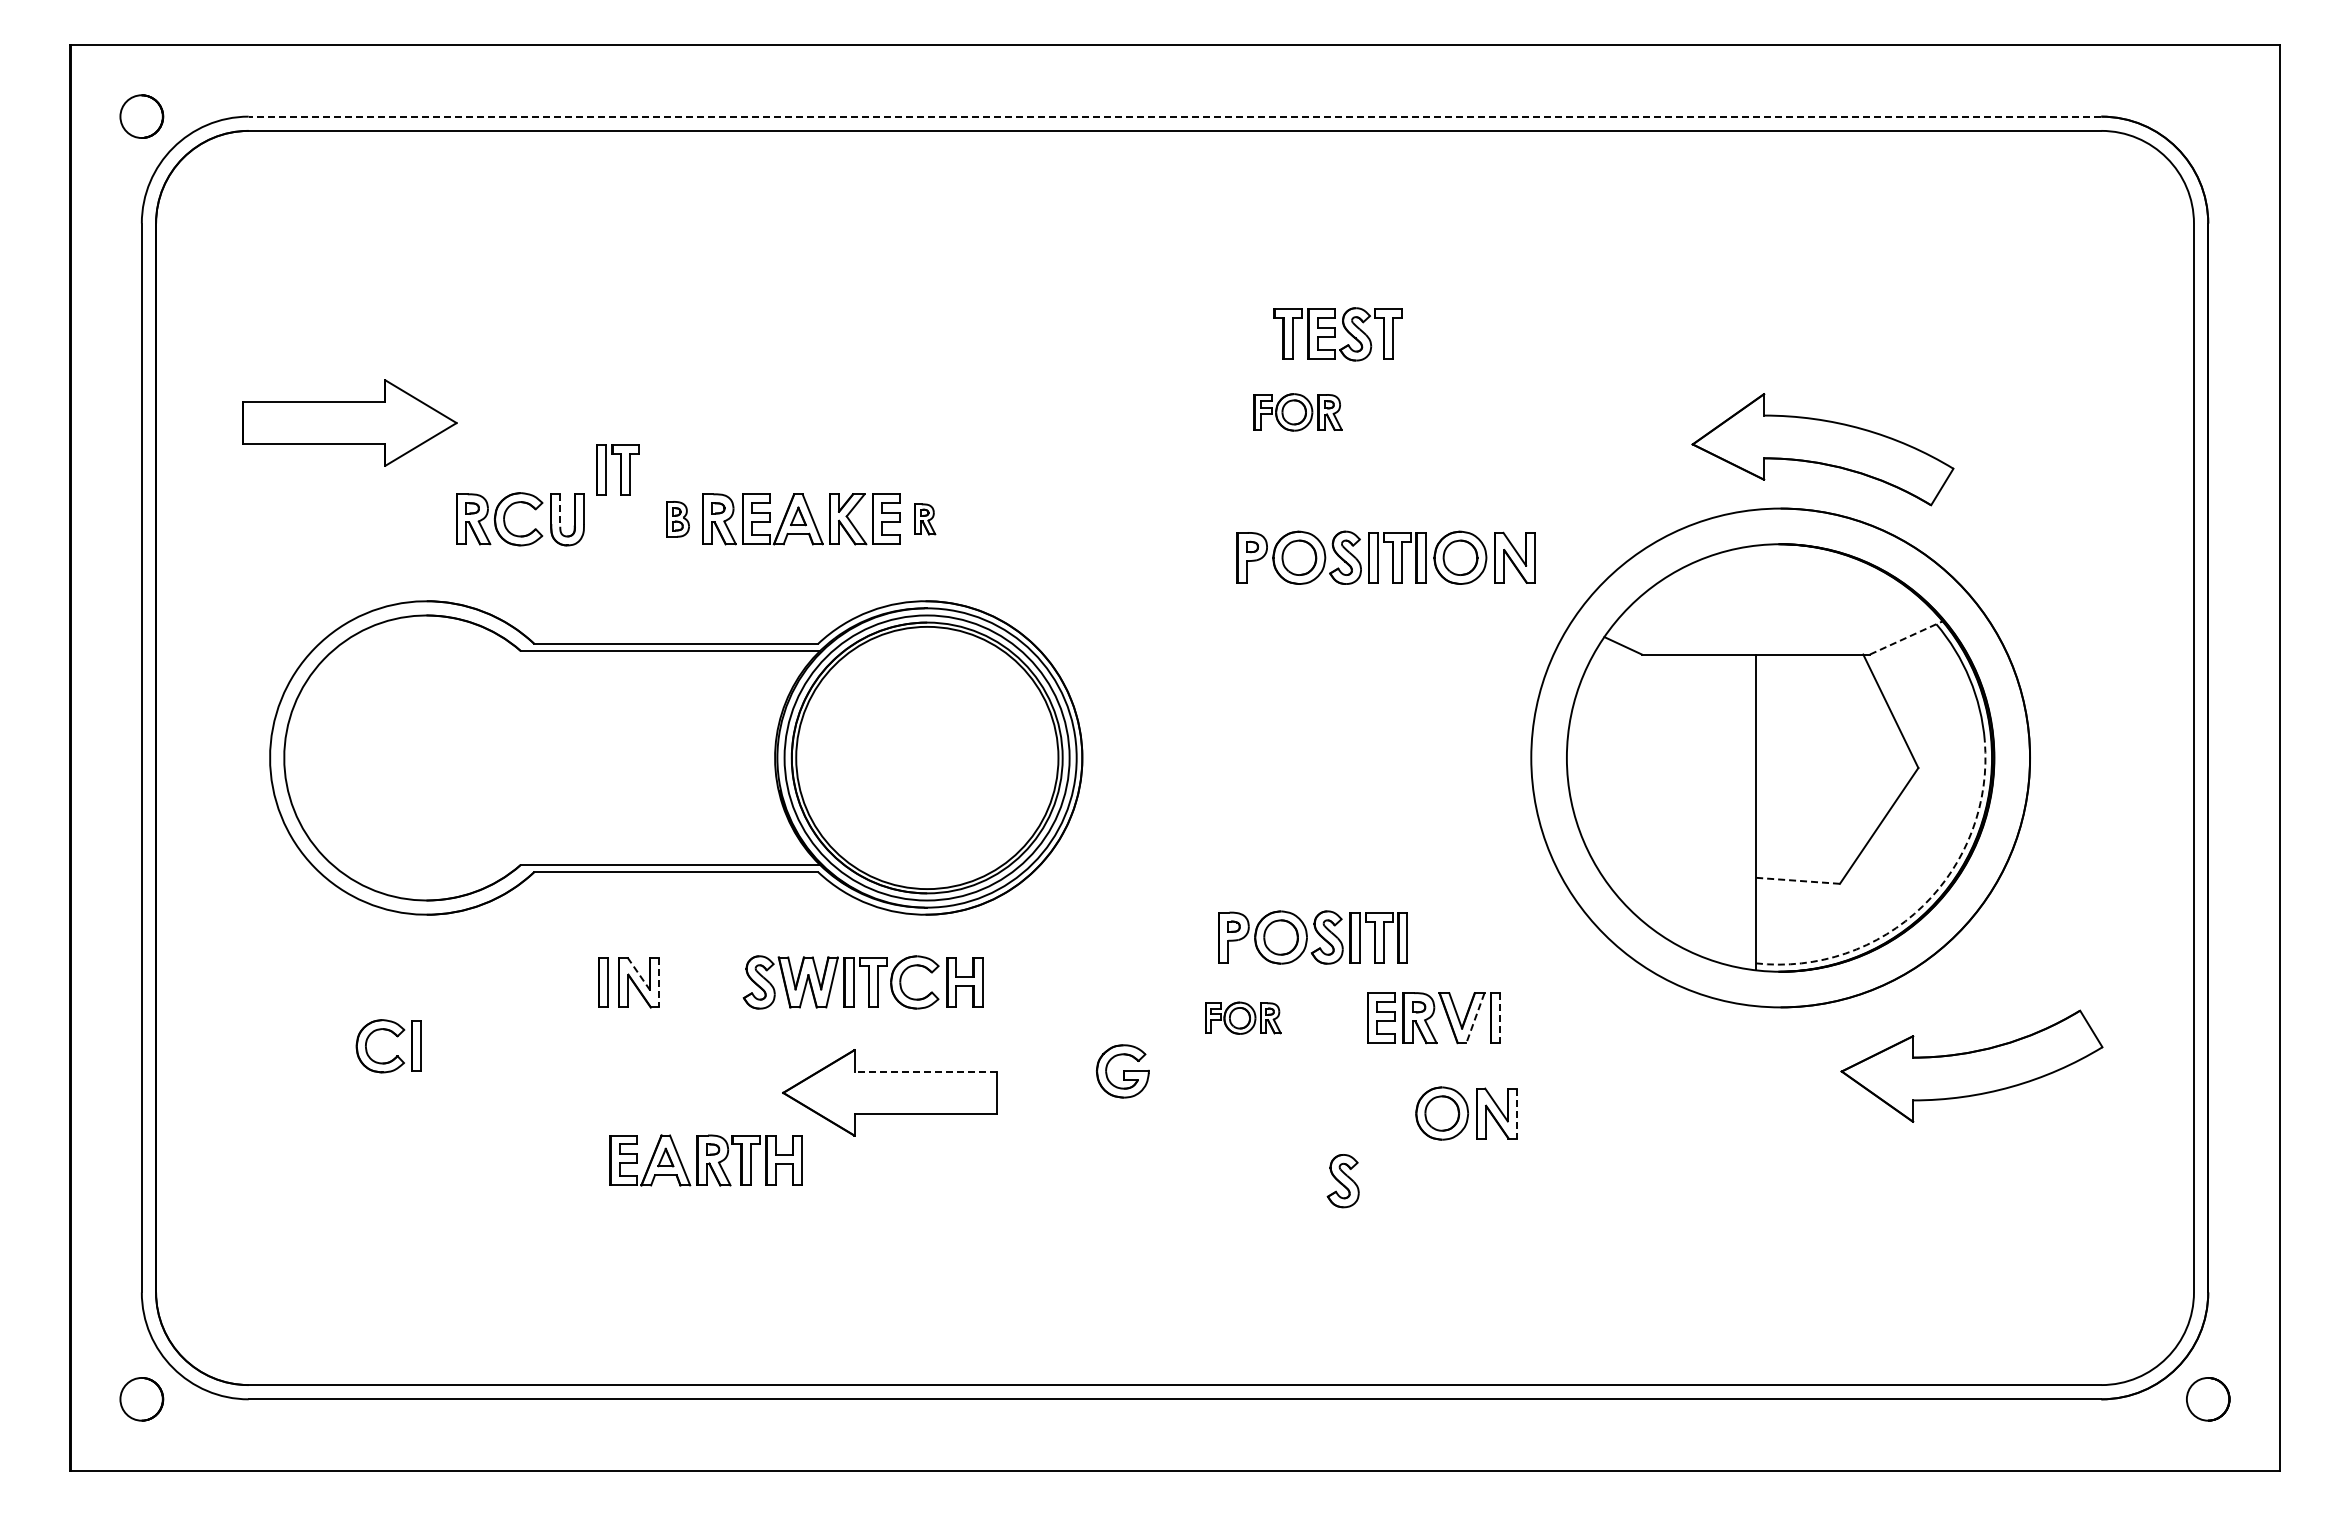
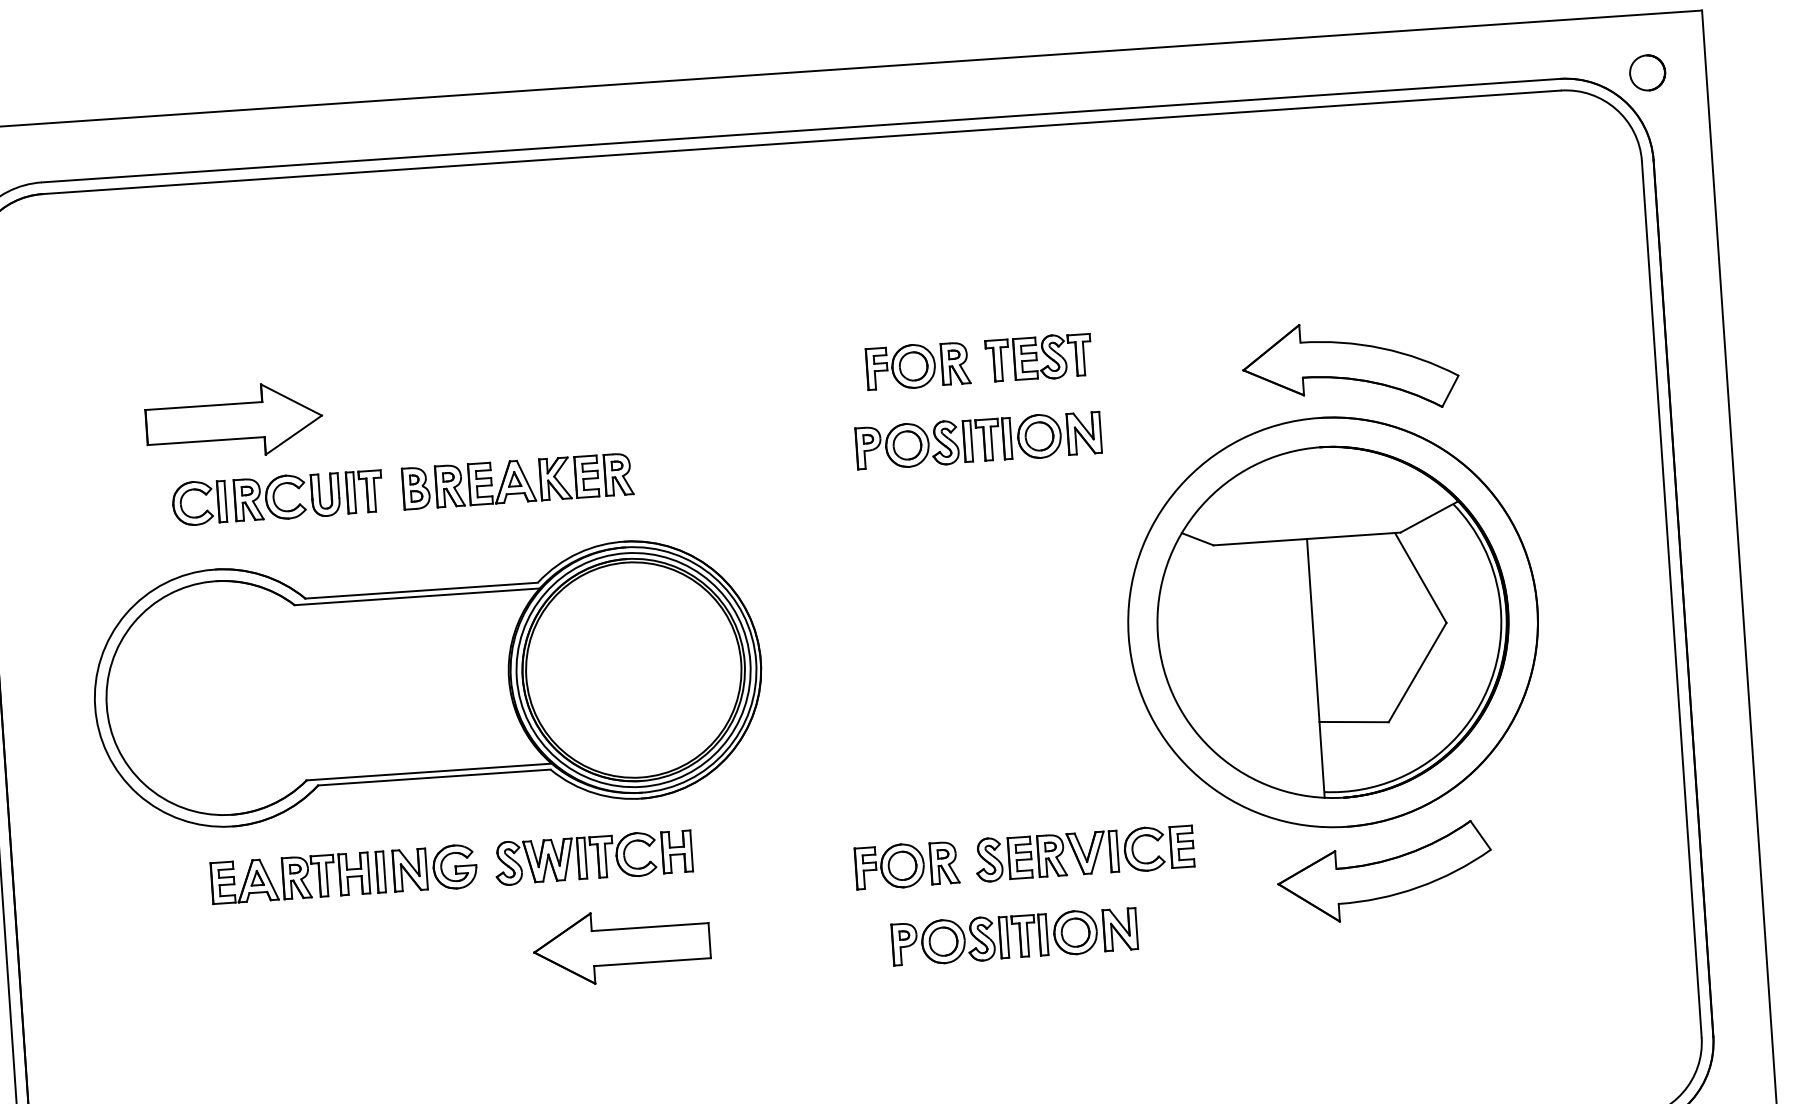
line: (1174, 116) -> (800, 130), dashed -> solid
circle: (2208, 116) -> (1647, 72), added
part: (1337, 334) -> (1038, 358), moved
part: (1298, 412) -> (918, 366), size x1.43
part: (349, 422) -> (234, 421), moved
part: (617, 469) -> (364, 491), moved
line: (560, 511) -> (319, 488), dashed -> solid
part: (677, 519) -> (415, 488), size x1.43
part: (925, 519) -> (618, 474), size x1.67
part: (1378, 557) -> (972, 440), moved
line: (1905, 638) -> (1428, 517), dashed -> solid
line: (1797, 880) -> (1353, 721), dashed -> solid
arc: (1922, 906) -> (1457, 736), dashed -> solid
part: (1312, 937) -> (969, 939), moved
line: (638, 973) -> (409, 862), dashed -> solid
line: (659, 982) -> (426, 869), dashed -> solid
part: (1243, 1018) -> (907, 865), size x1.67
line: (1475, 1018) -> (1097, 852), dashed -> solid
line: (1500, 1018) -> (1118, 851), dashed -> solid
part: (1550, 1027) -> (1159, 856), added
part: (396, 1055) -> (206, 510), moved
part: (1971, 1065) -> (1384, 872), moved
line: (925, 1071) -> (649, 927), dashed -> solid
part: (1122, 1071) -> (454, 867), moved
line: (1516, 1113) -> (1136, 928), dashed -> solid
part: (705, 1160) -> (289, 878), moved
part: (1342, 1181) -> (988, 860), moved

